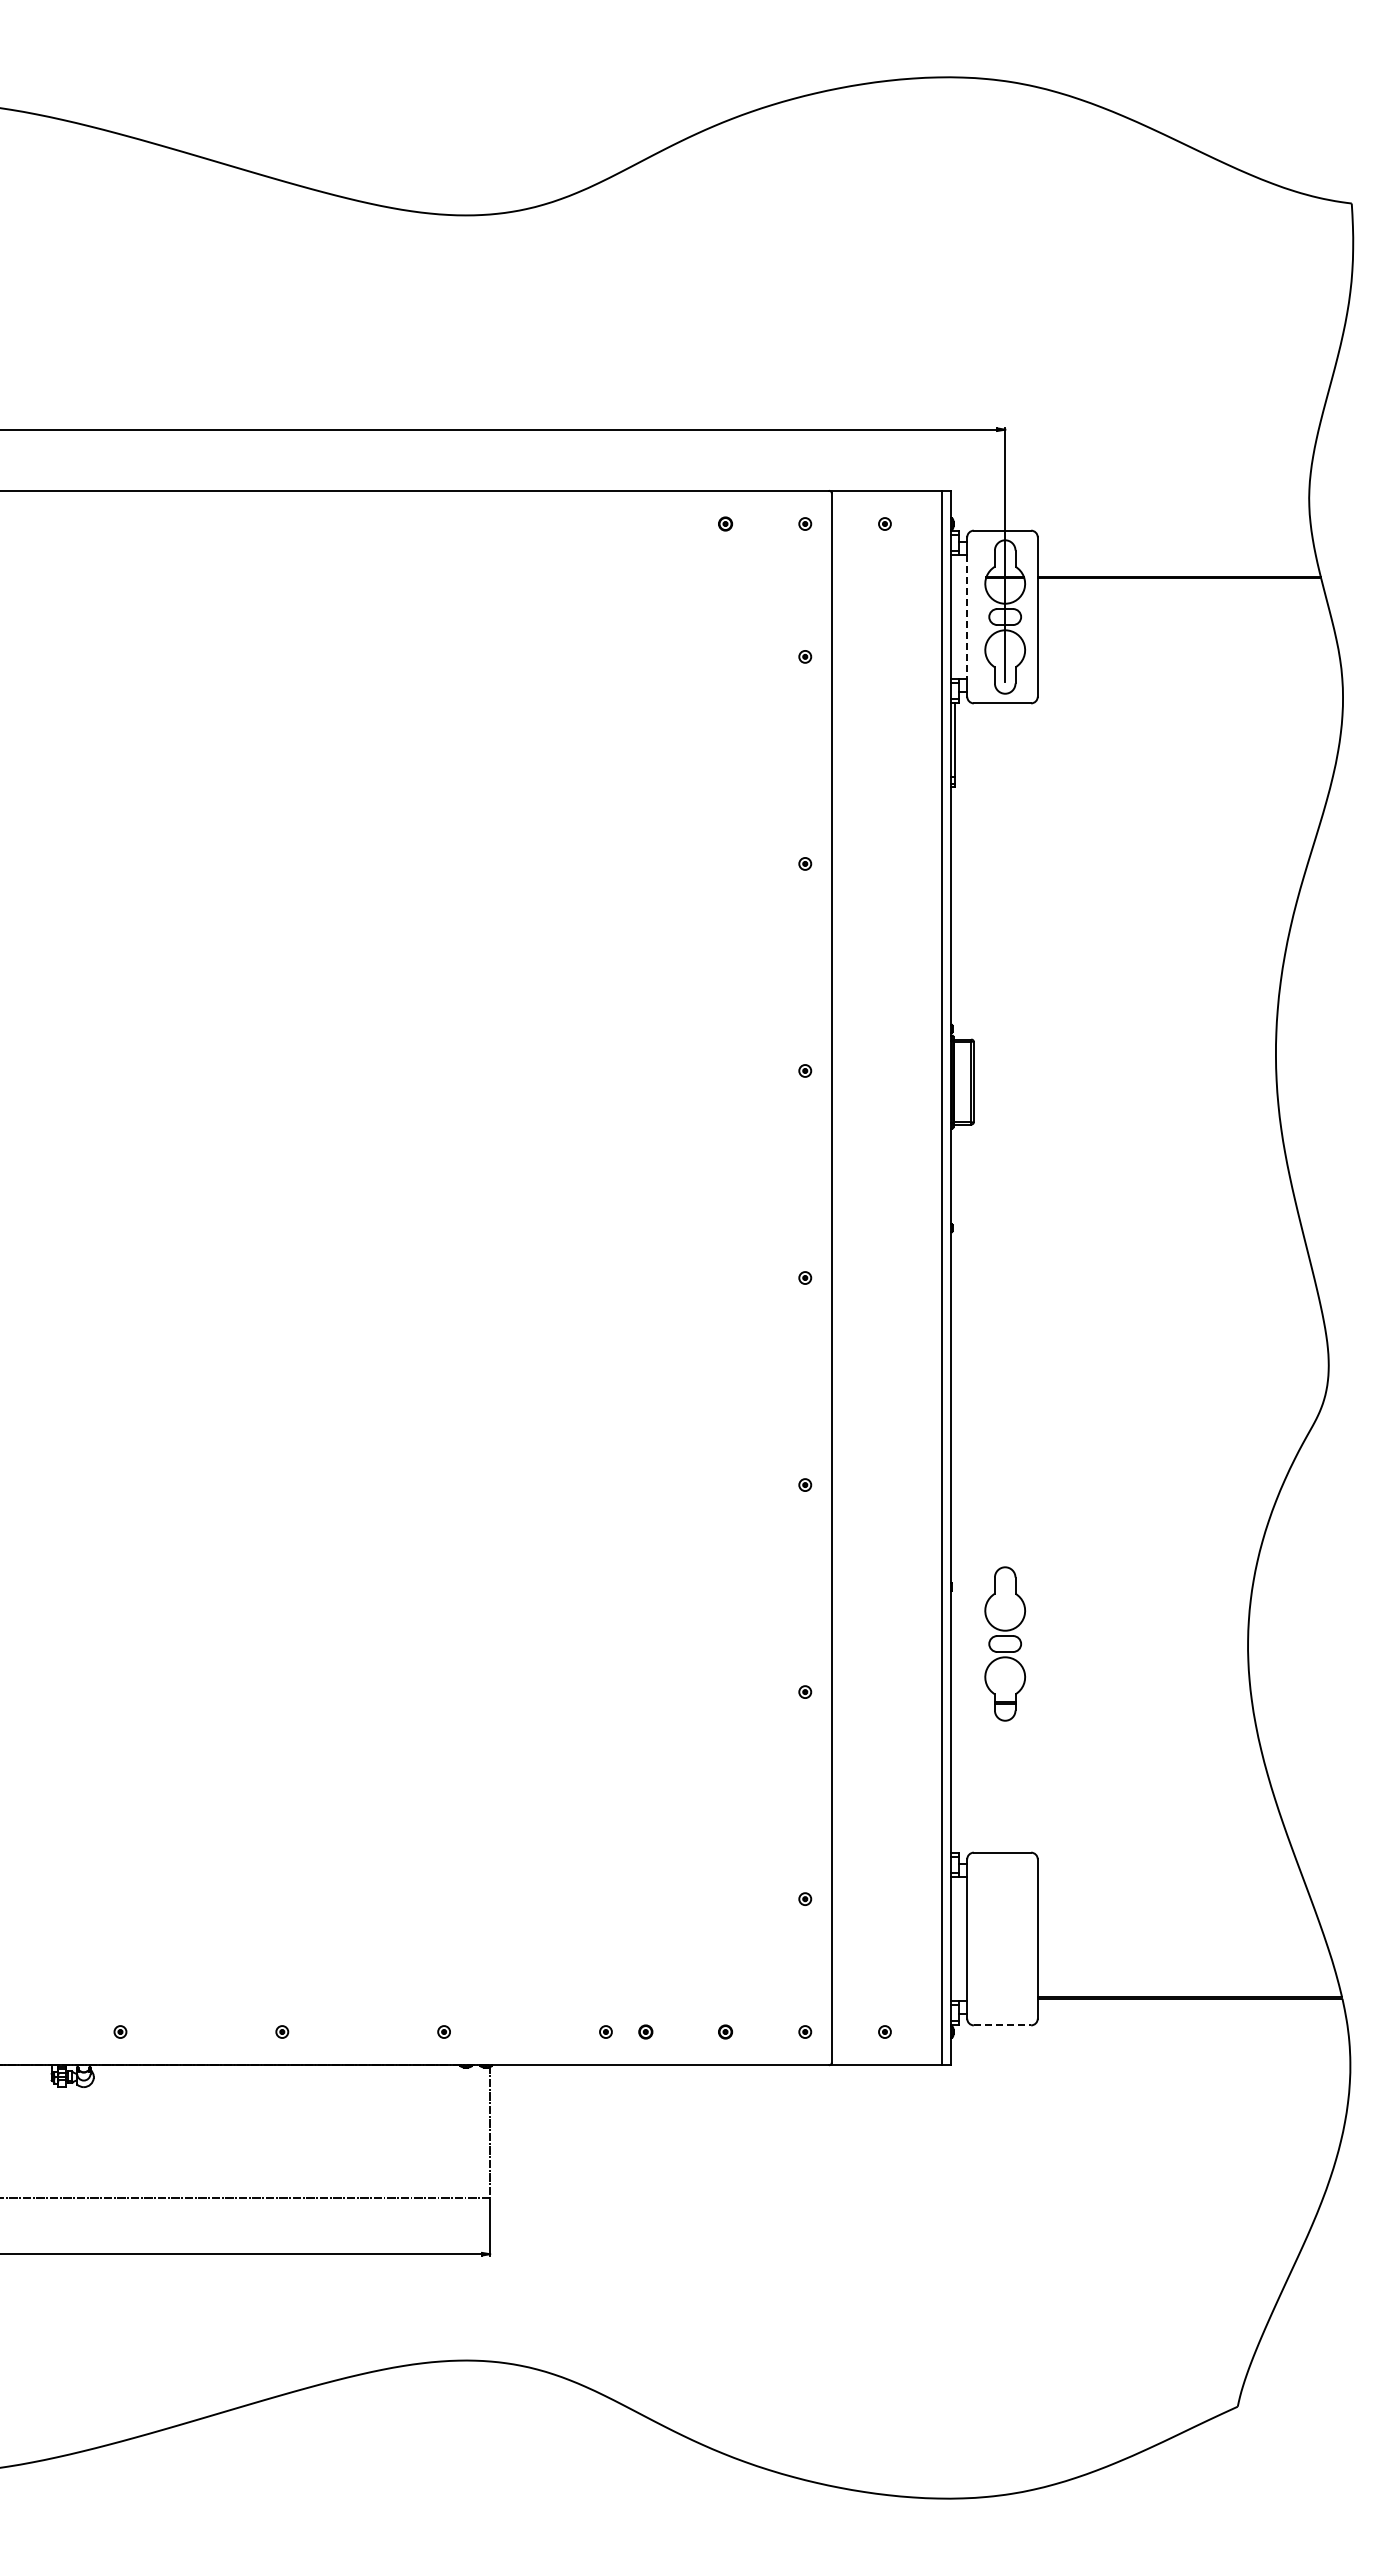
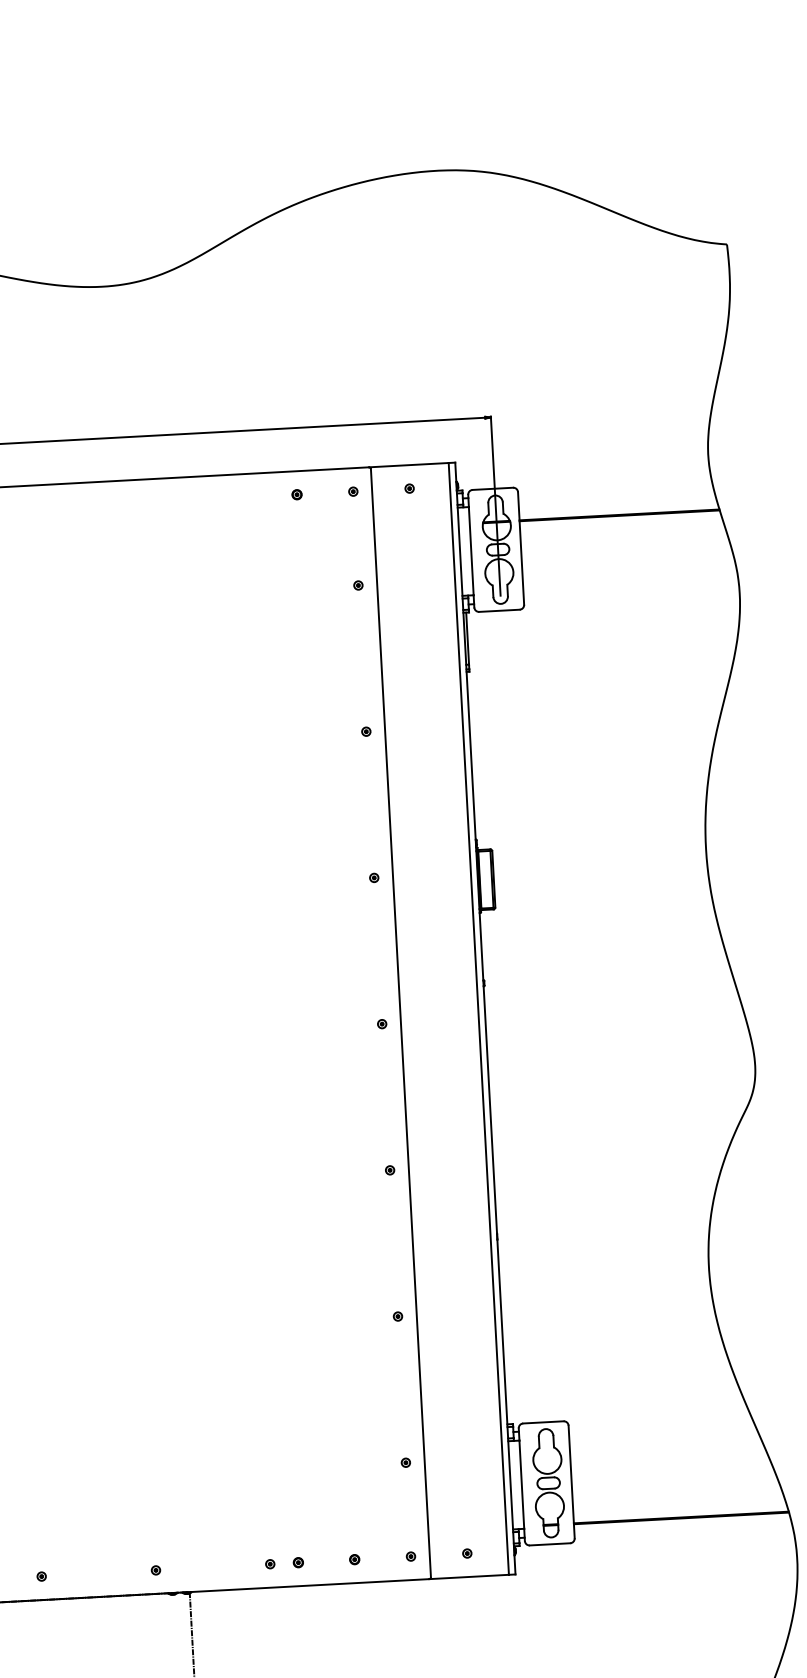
line: (967, 617) -> (471, 551), dashed -> solid
part: (1004, 1643) -> (548, 1482), moved
line: (1002, 2025) -> (550, 1544), dashed -> solid

